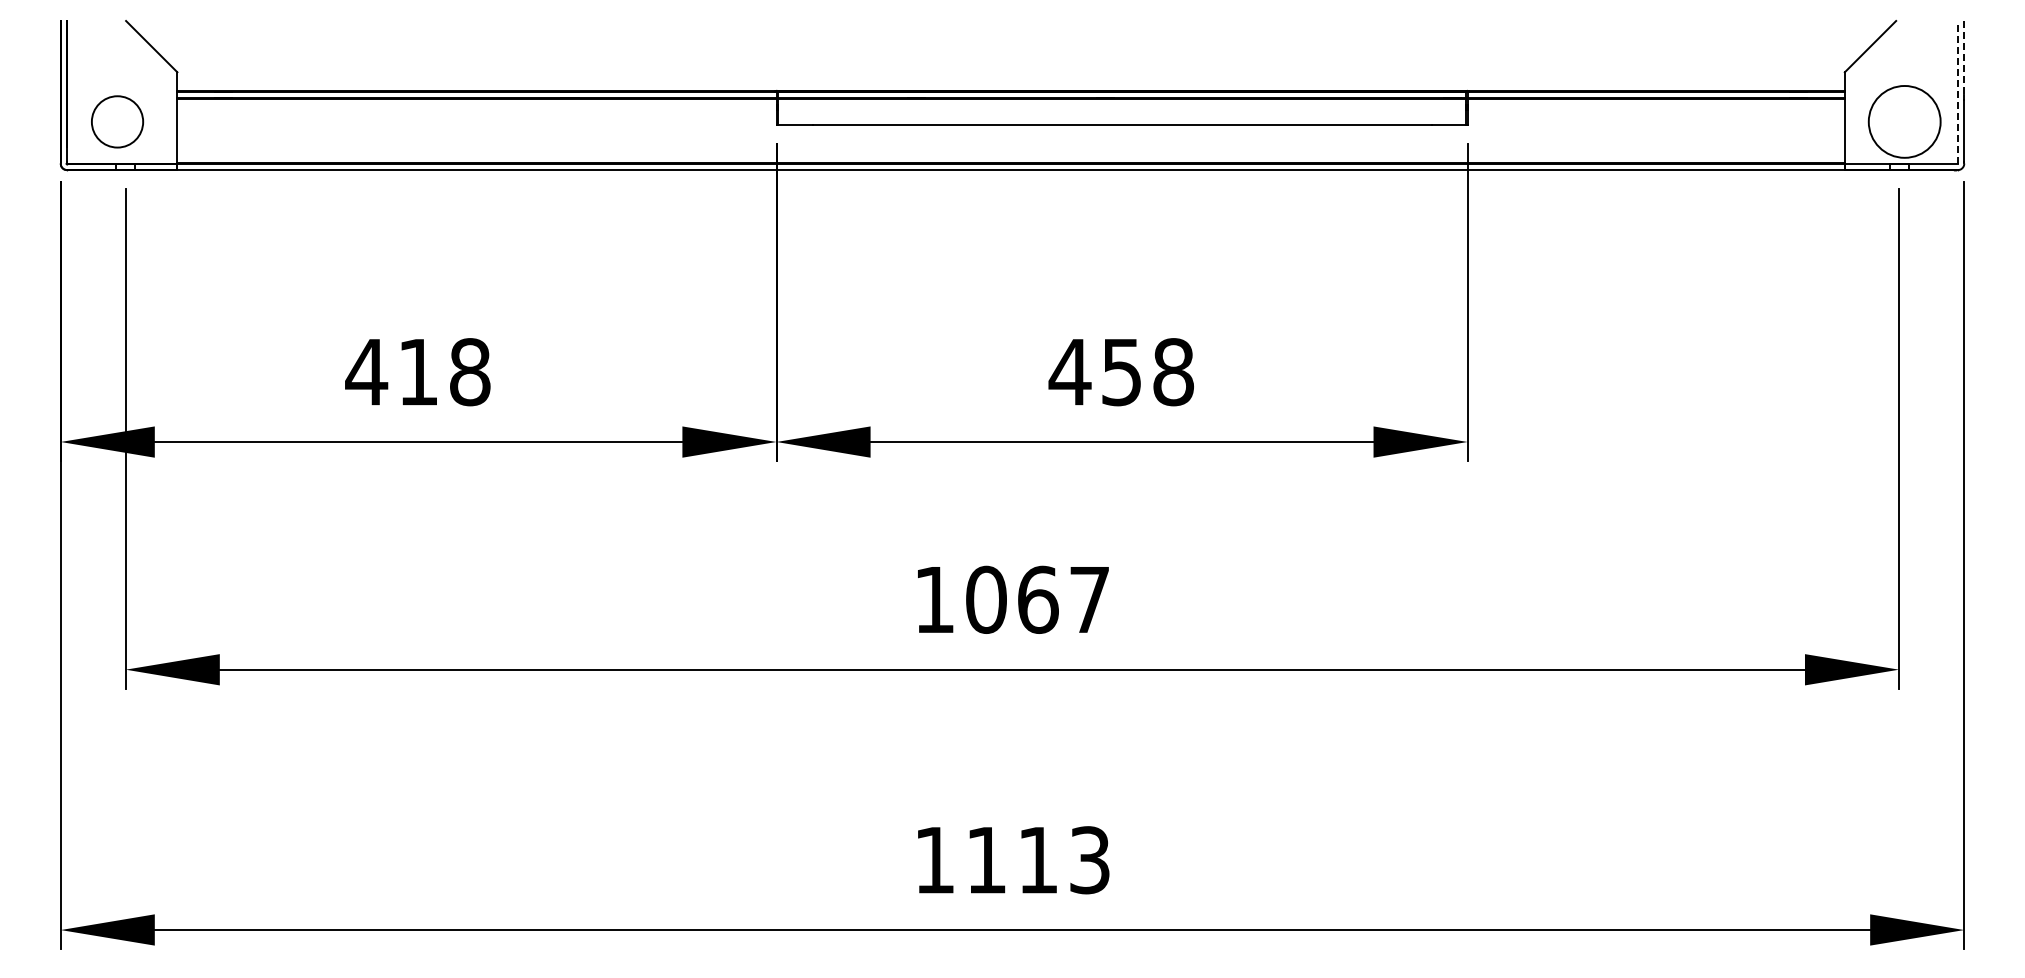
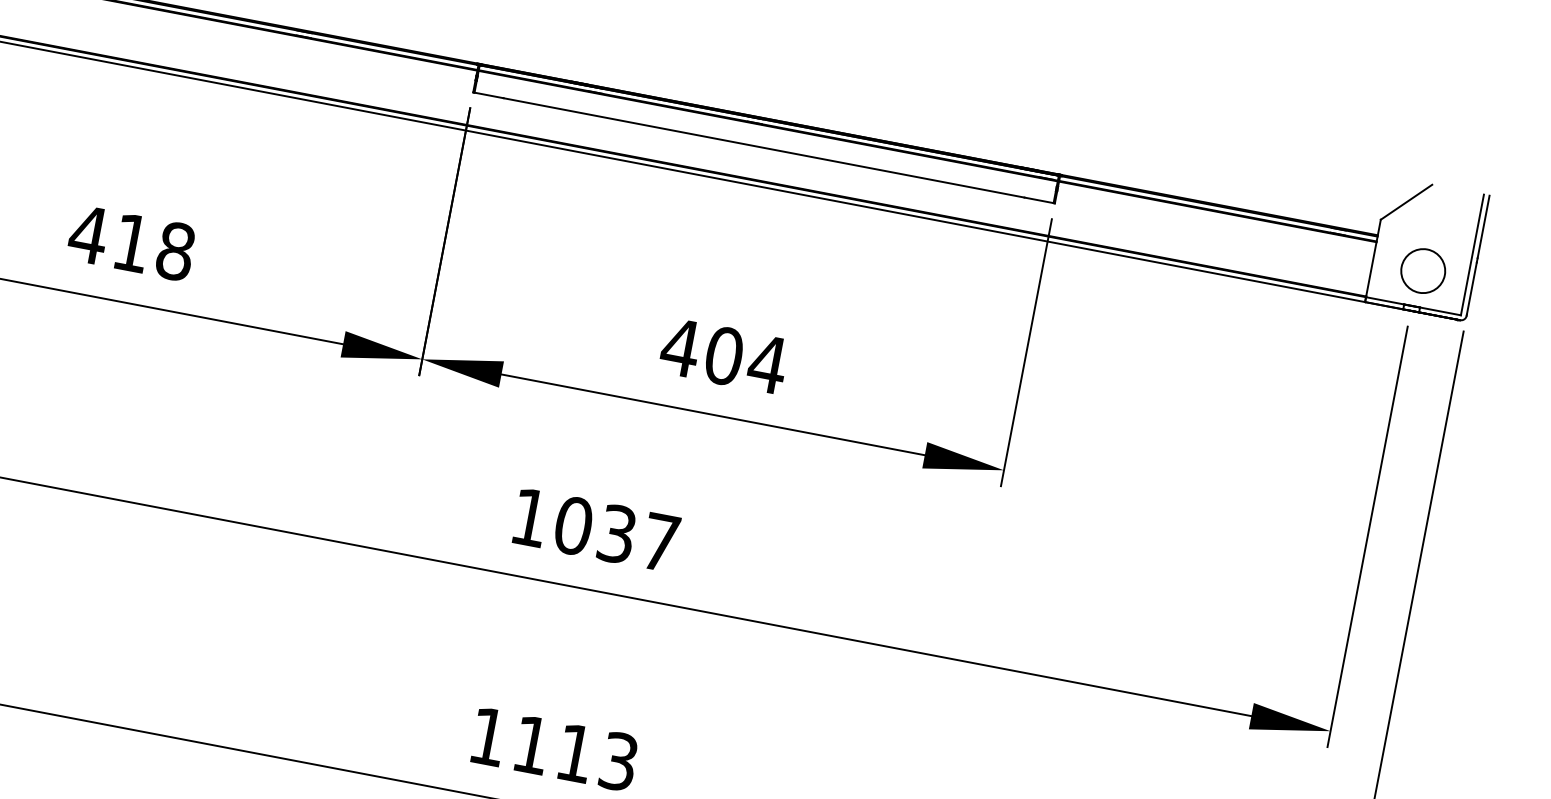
line: (1964, 58) -> (1483, 227), dashed -> solid
line: (1957, 92) -> (1472, 254), dashed -> solid
circle: (1904, 121) -> (1423, 270), size x0.71
text: (1147, 372) -> (745, 360), 458 -> 404
text: (1038, 599) -> (617, 533), 1067 -> 1037

